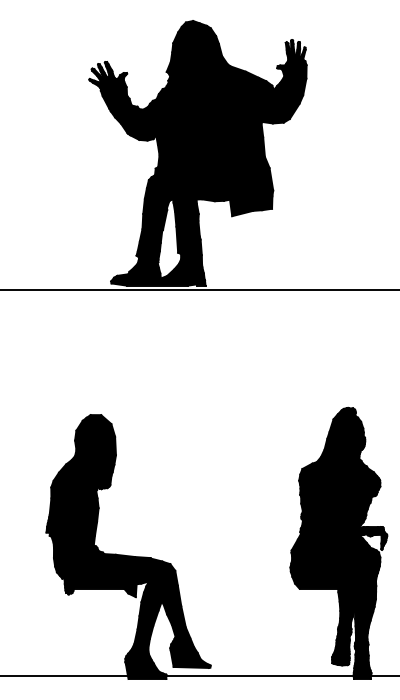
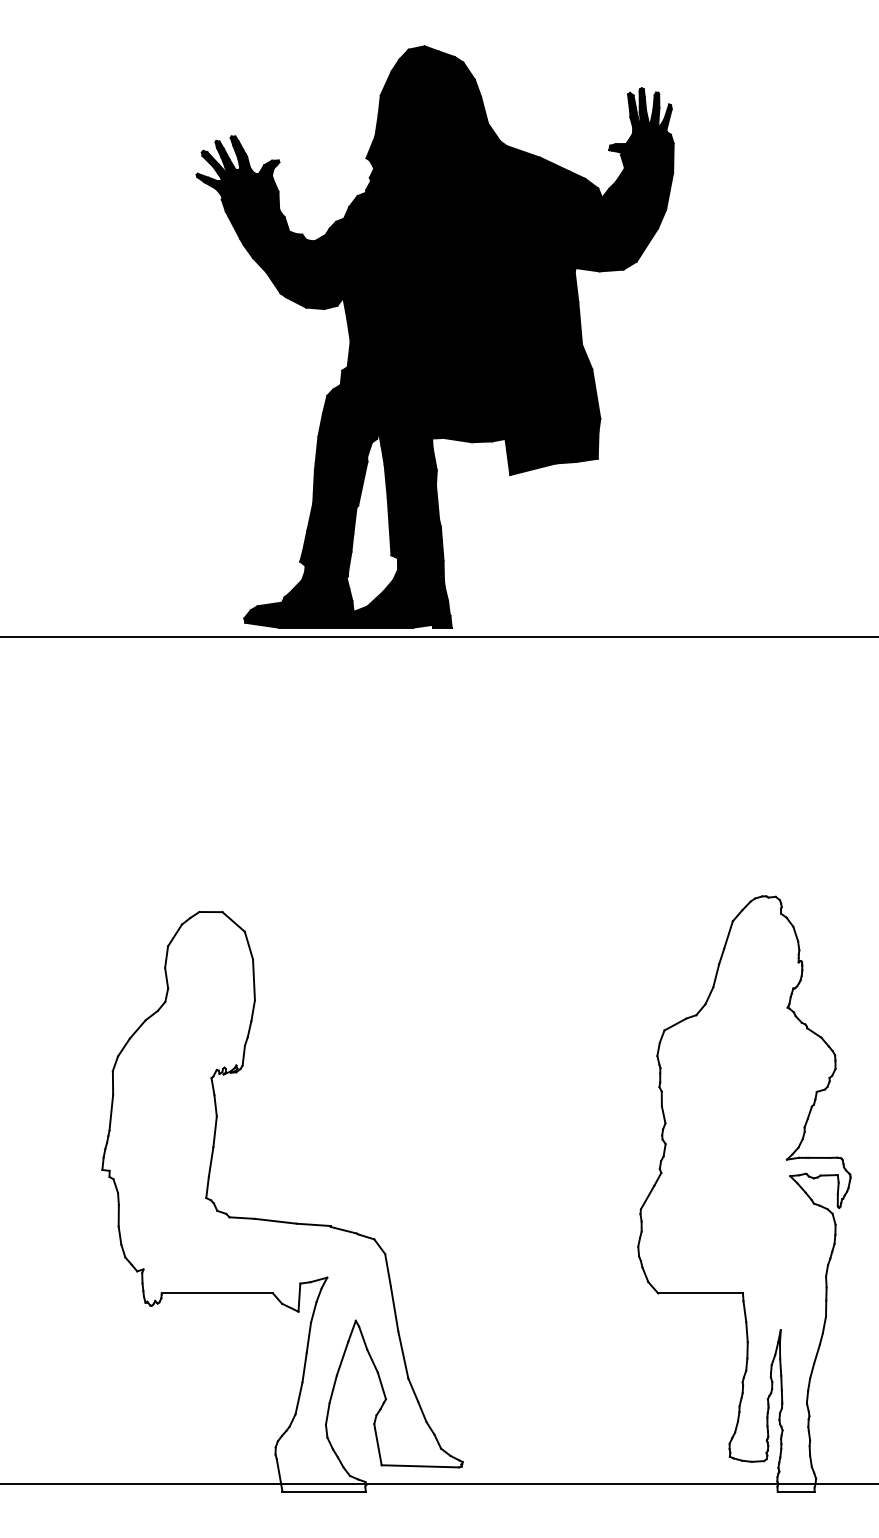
fill: (338, 543) -> (743, 1194), removed
fill: (128, 547) -> (282, 1202), removed

